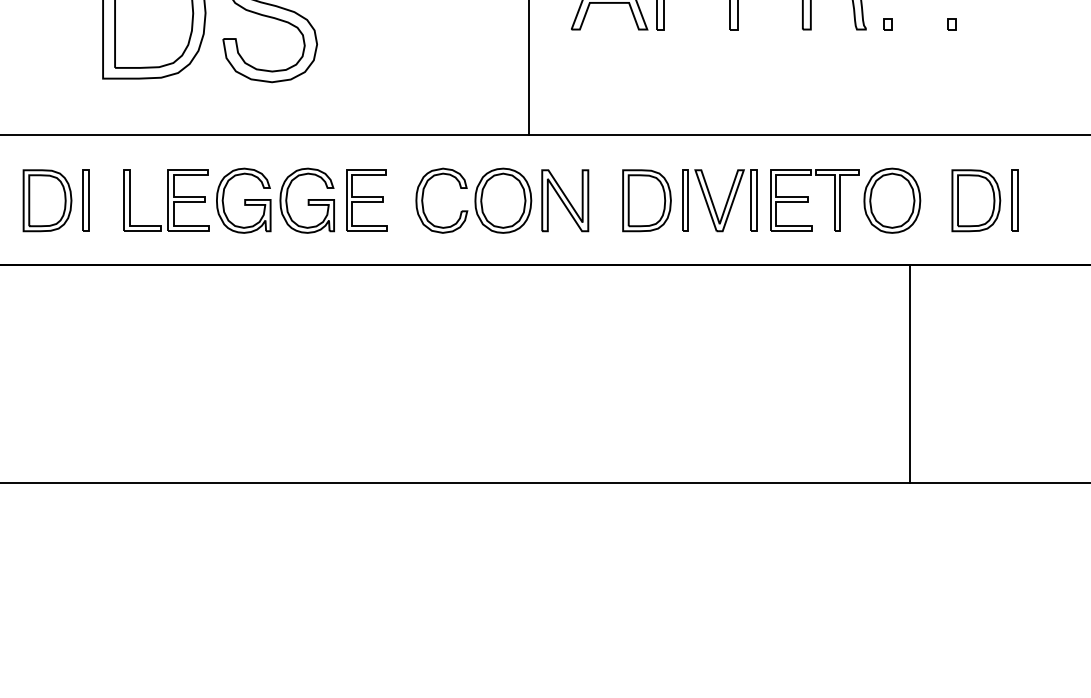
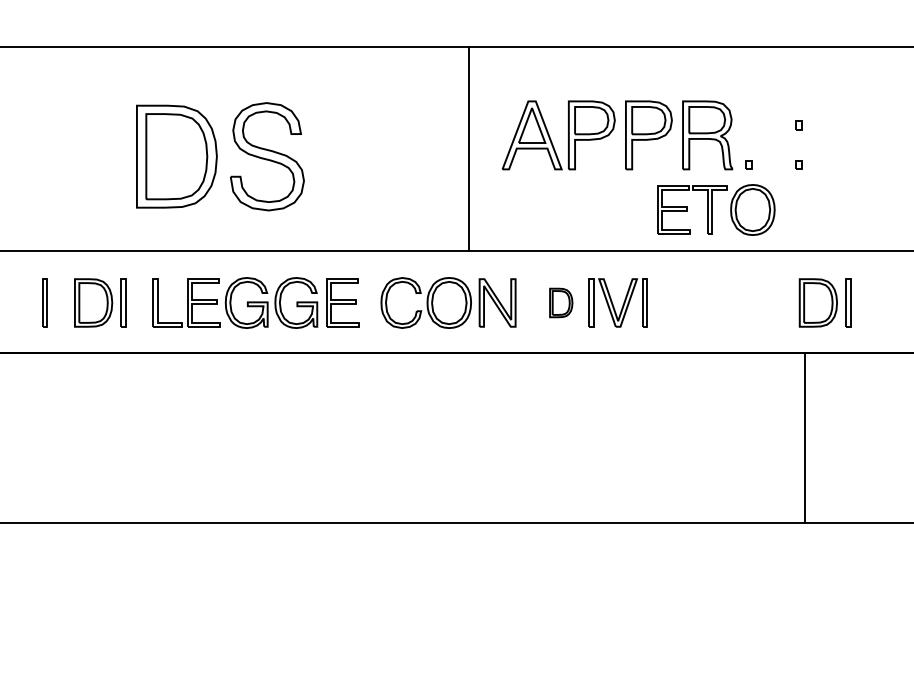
part: (645, 200) -> (560, 302), size x0.6
part: (845, 200) -> (716, 209), moved
line: (909, 374) -> (805, 438), moved

